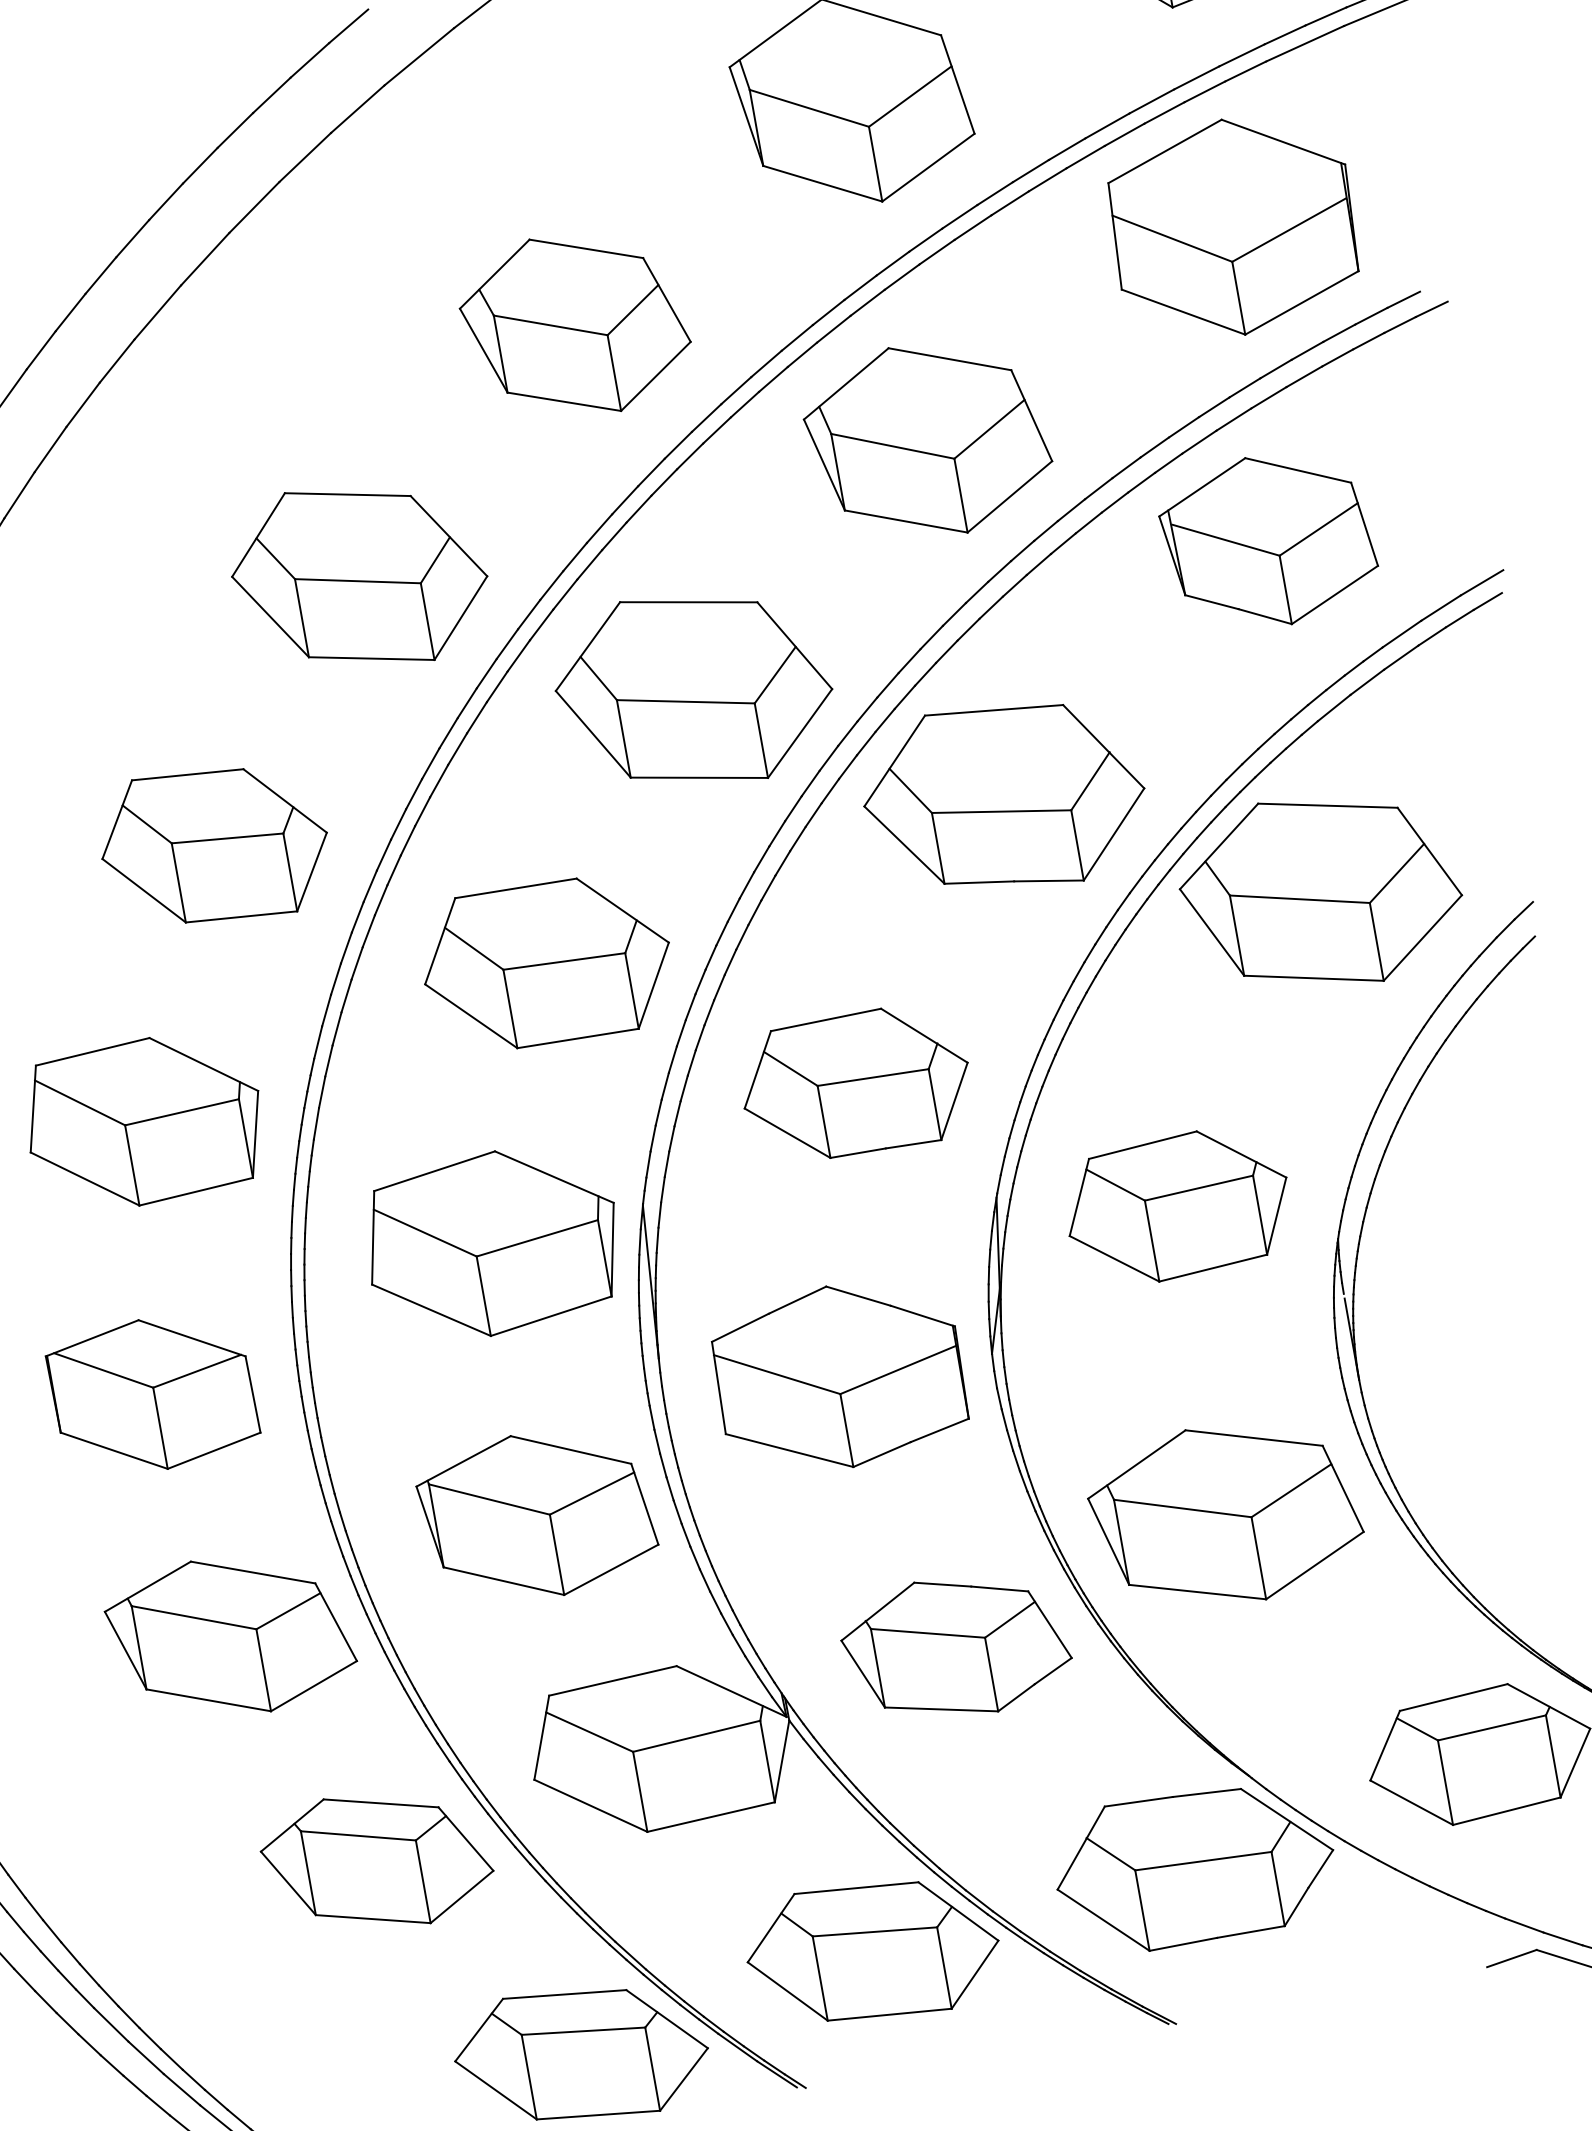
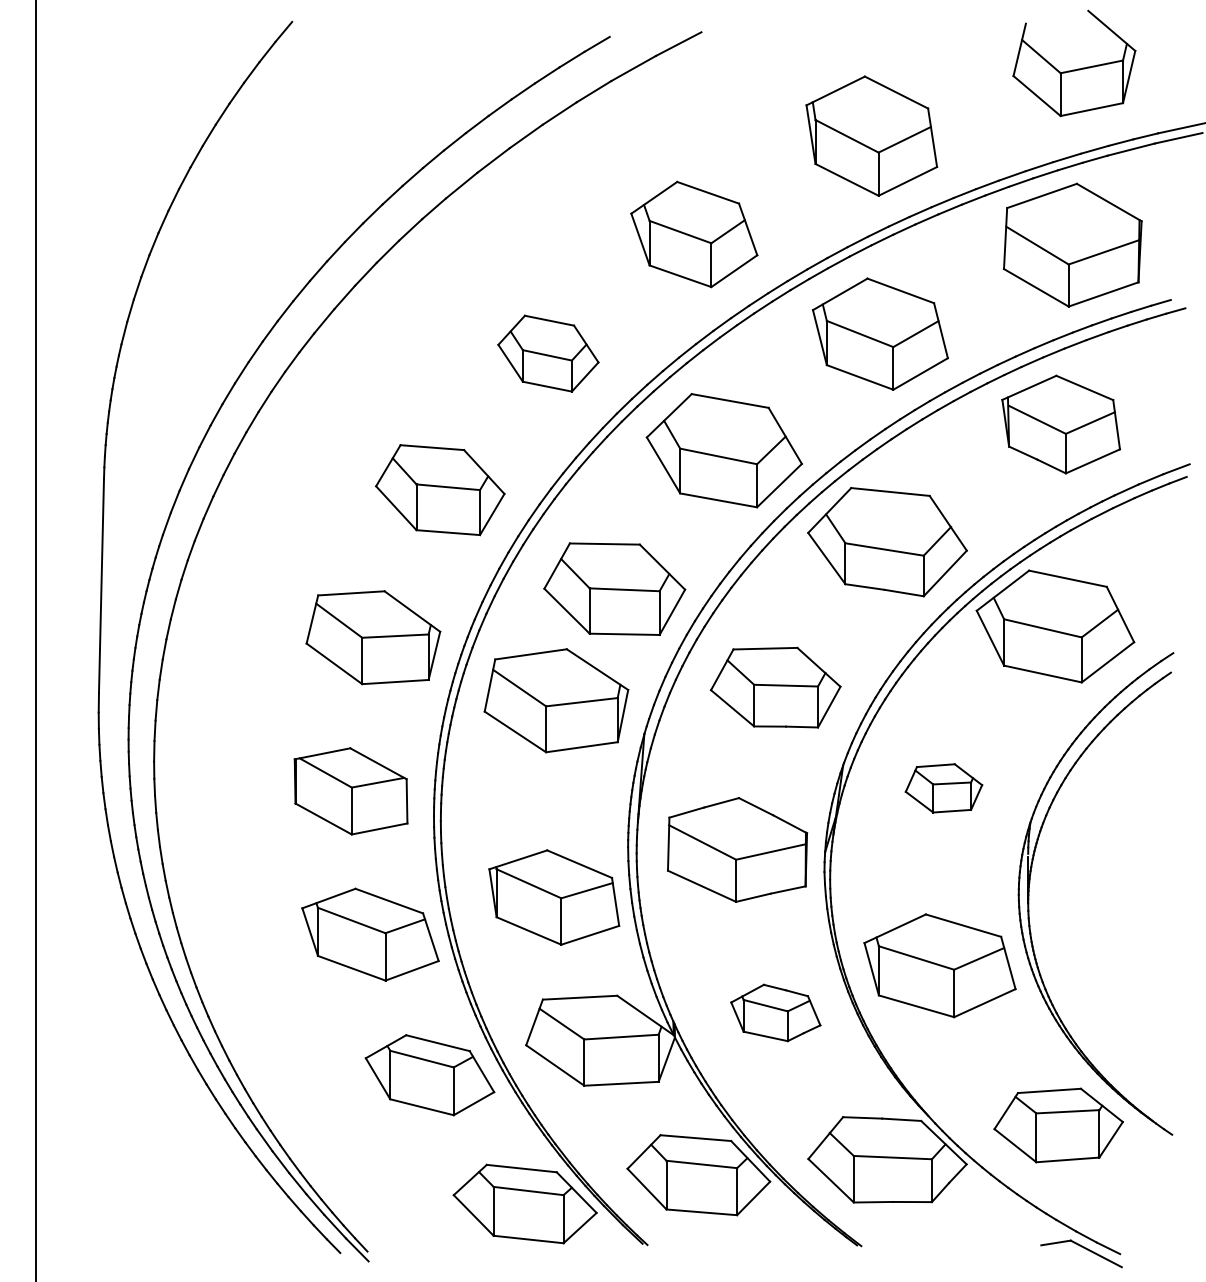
part: (359, 576) -> (548, 353), size x0.7
part: (1177, 1206) -> (943, 788), size x0.6
part: (492, 1243) -> (556, 700), moved
part: (955, 1646) -> (775, 1012), size x0.7

